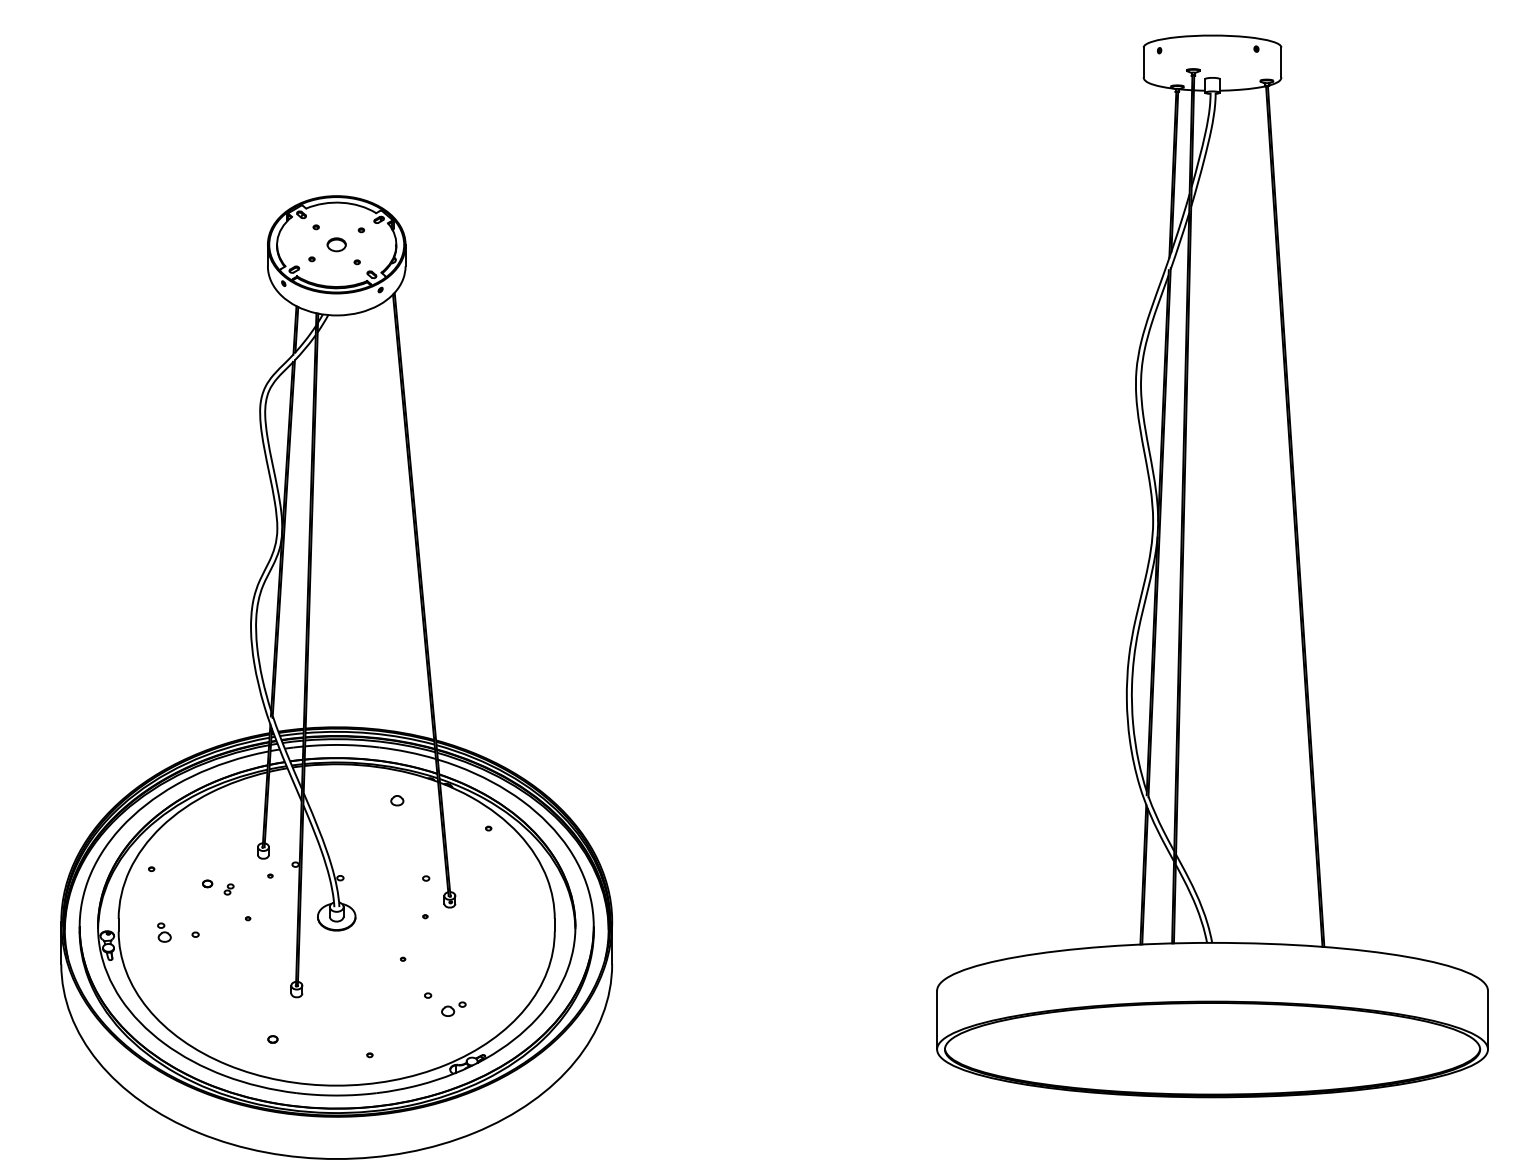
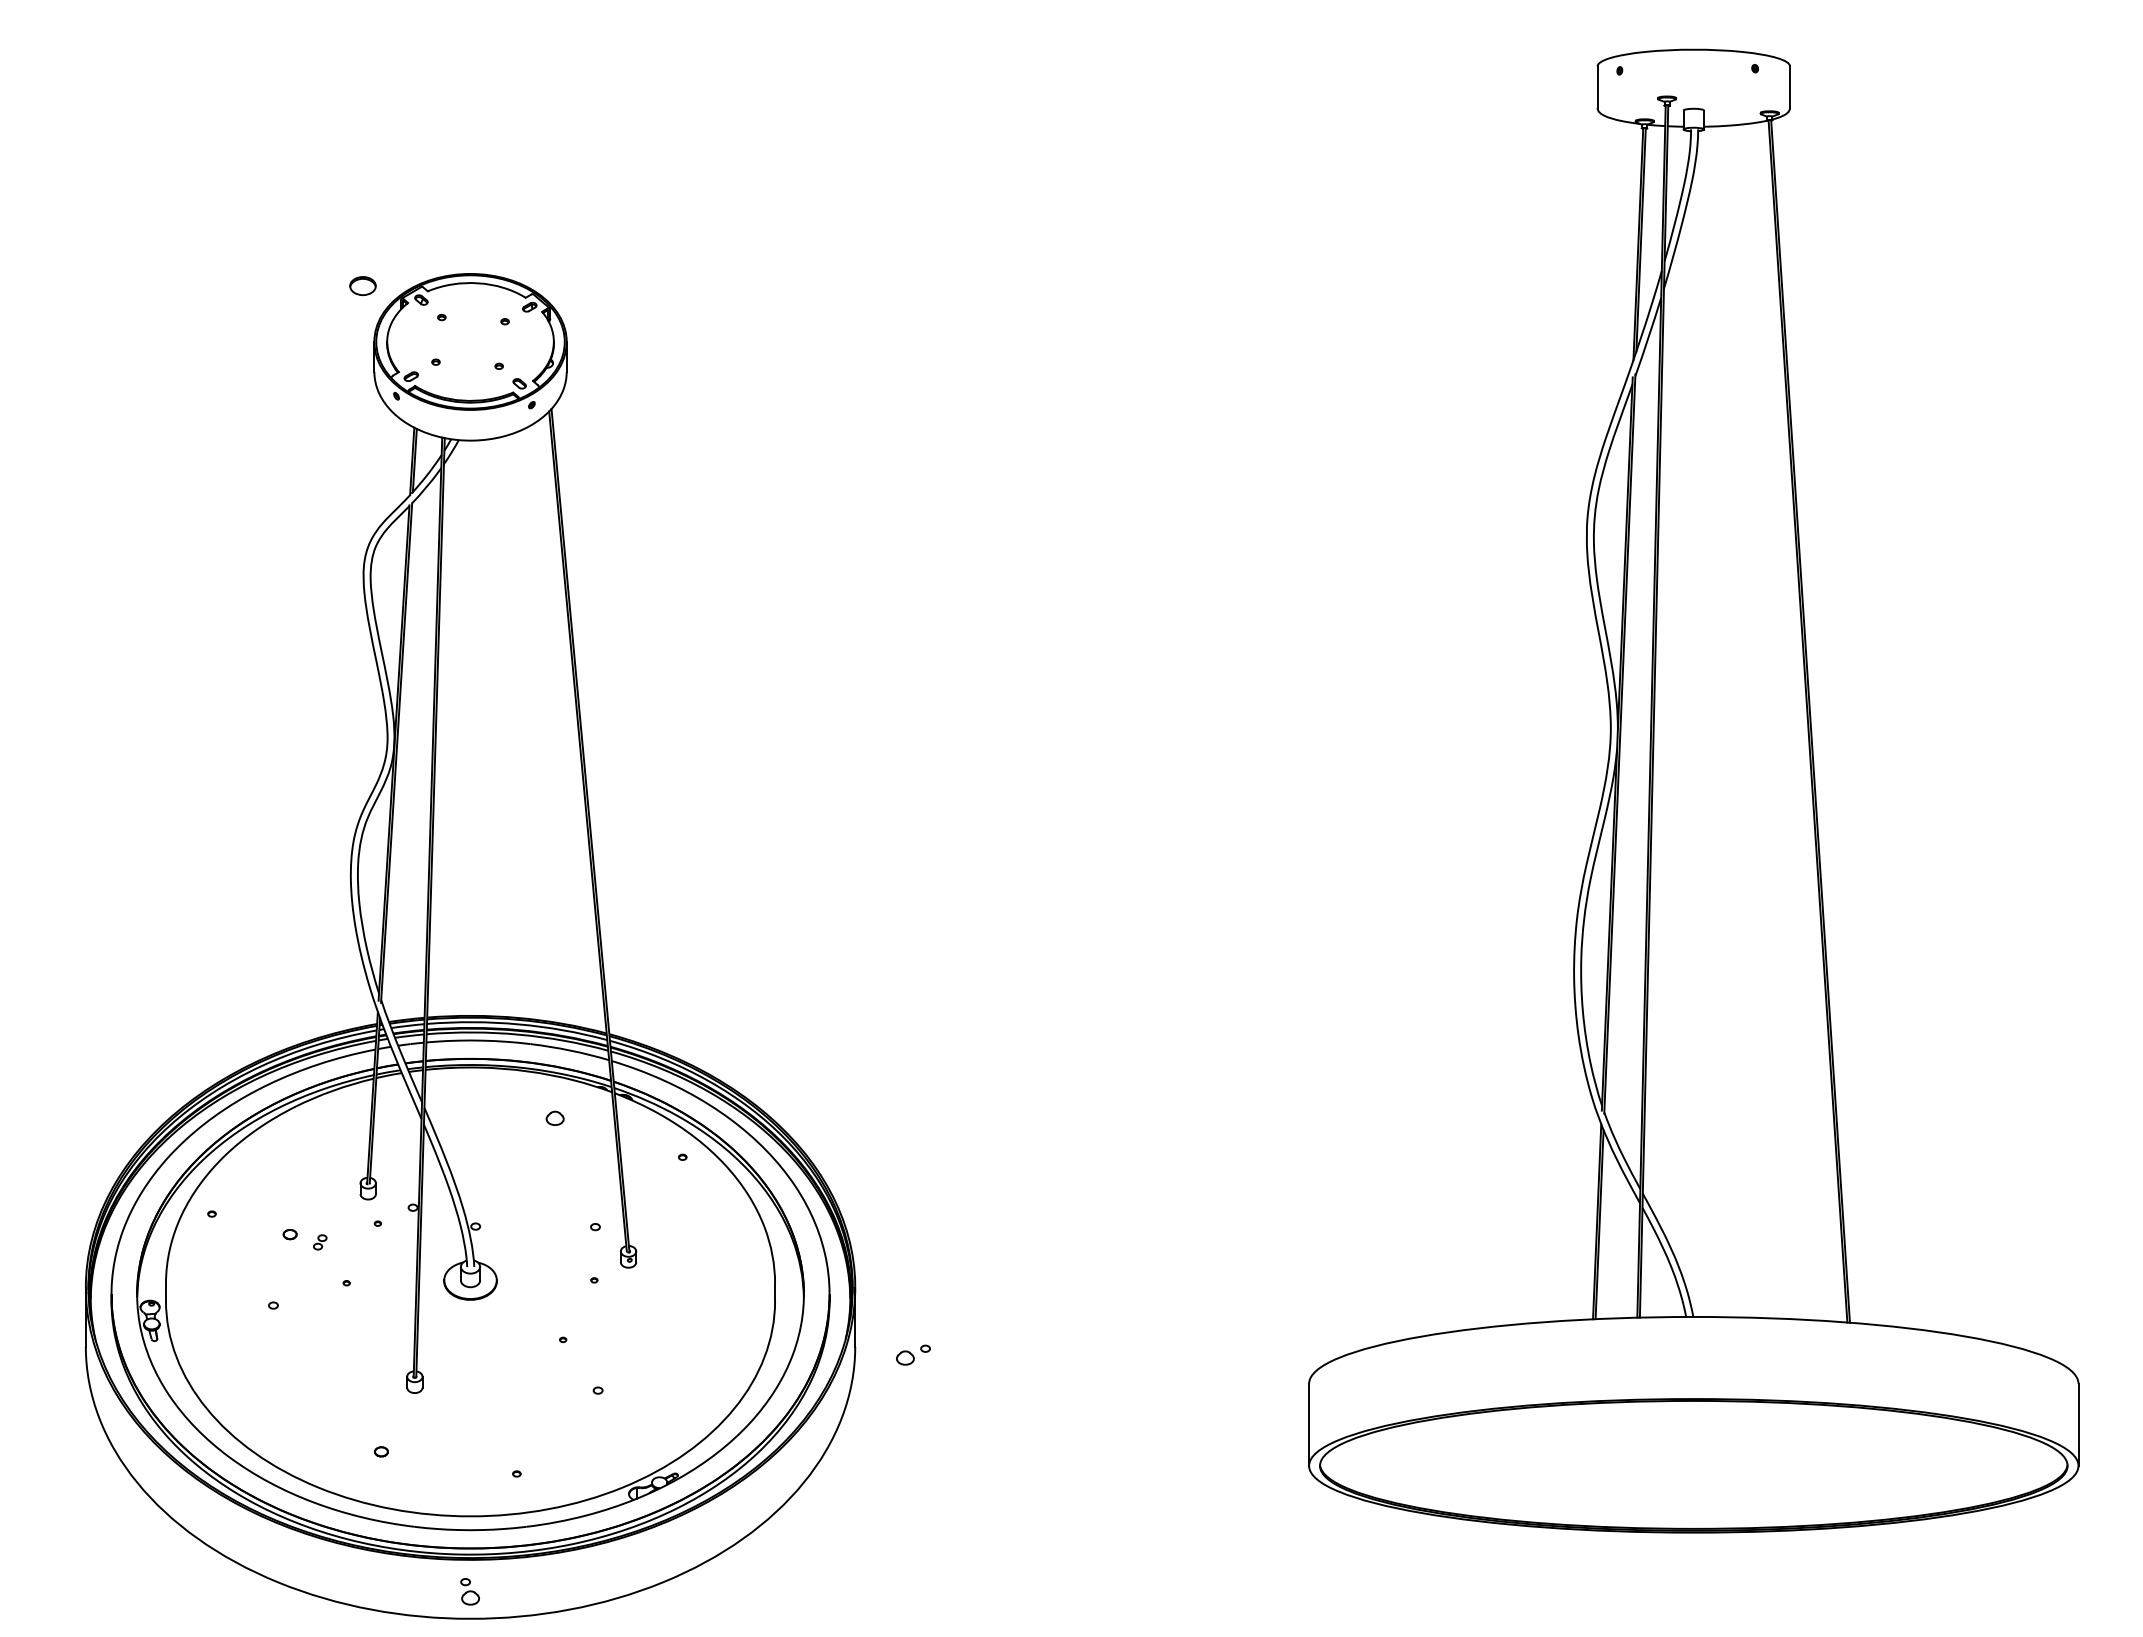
part: (336, 244) -> (362, 285), moved
part: (164, 932) -> (470, 1591), moved
part: (453, 1008) -> (912, 1354), moved

